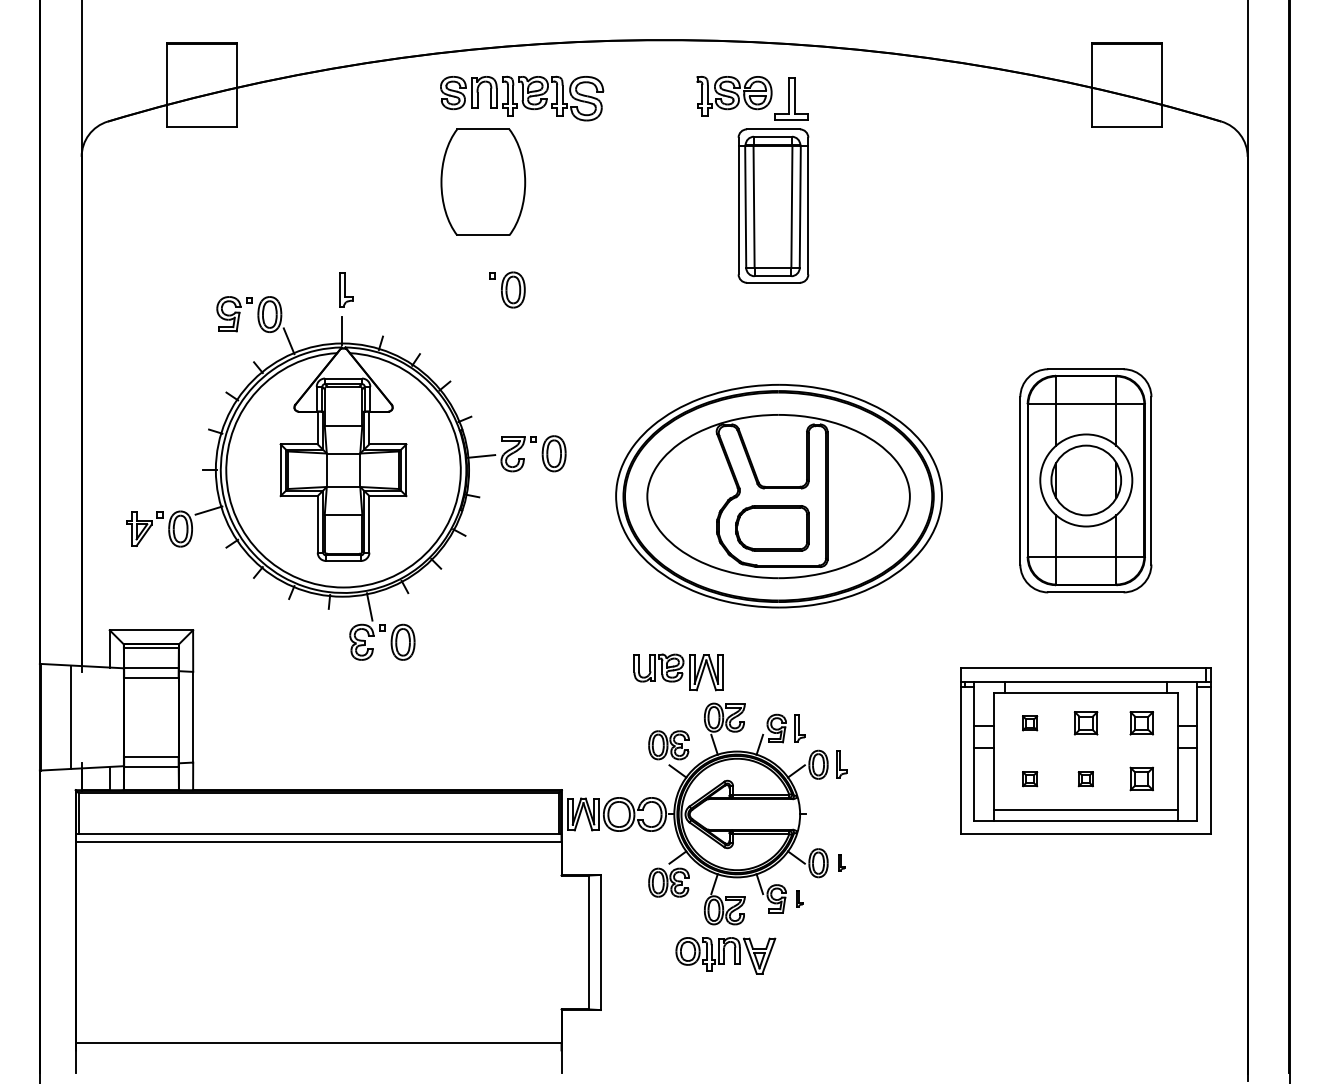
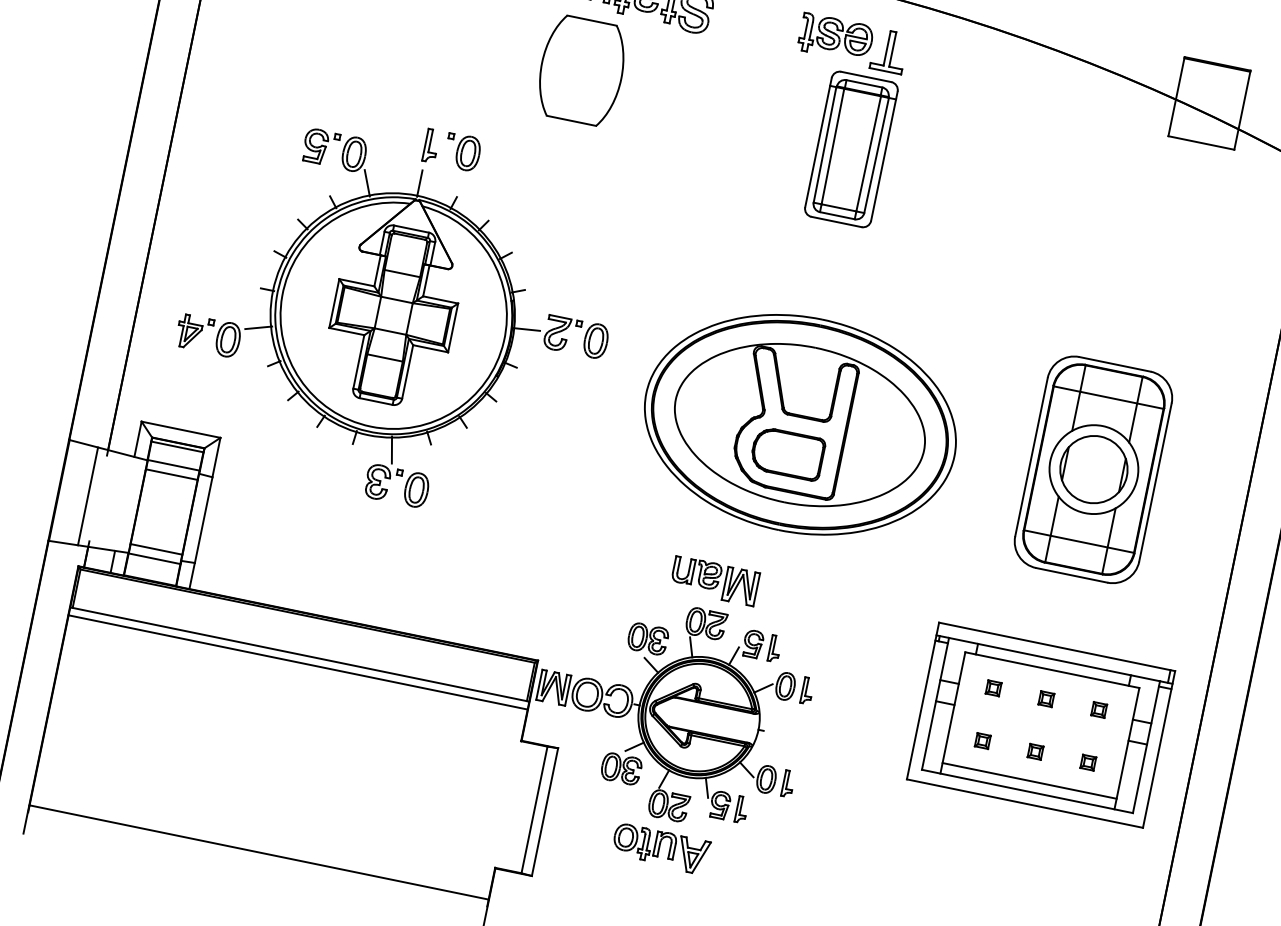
part: (507, 289) -> (462, 151), moved
part: (678, 672) -> (714, 580), moved
part: (1085, 723) -> (1046, 699), size x0.62
part: (1141, 723) -> (1098, 710), size x0.62
part: (1141, 779) -> (1088, 762), size x0.62
part: (841, 863) -> (788, 784), size x1.67
part: (799, 899) -> (741, 810), size x1.67

